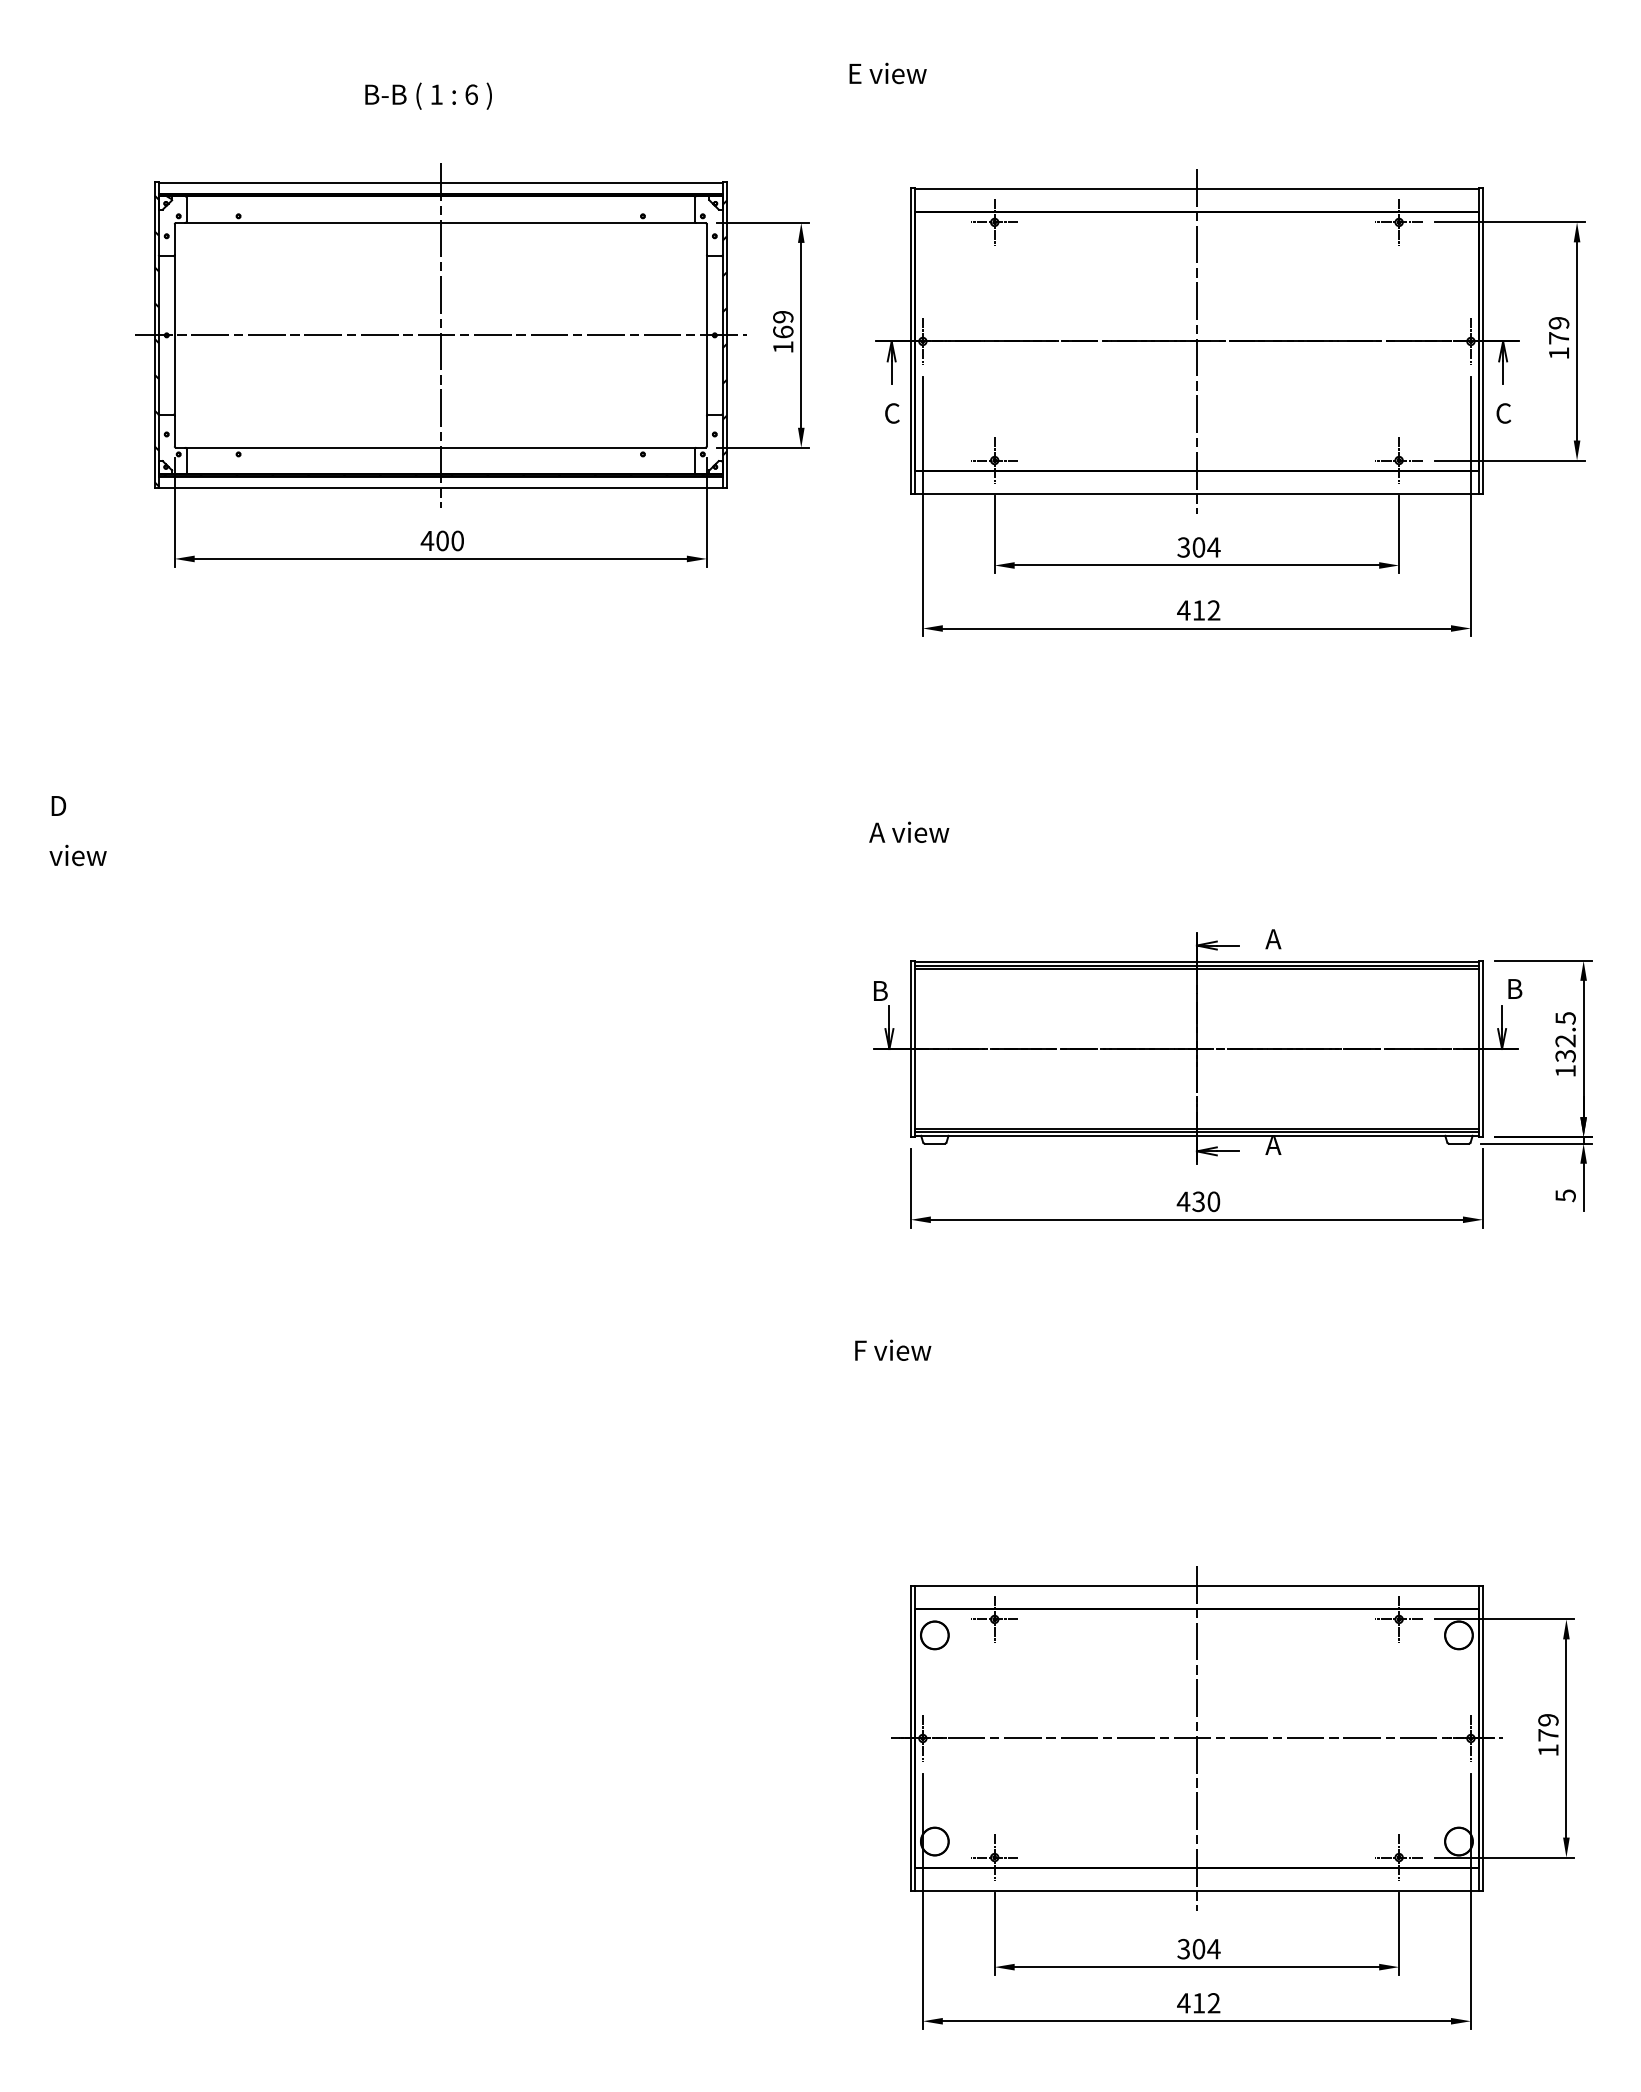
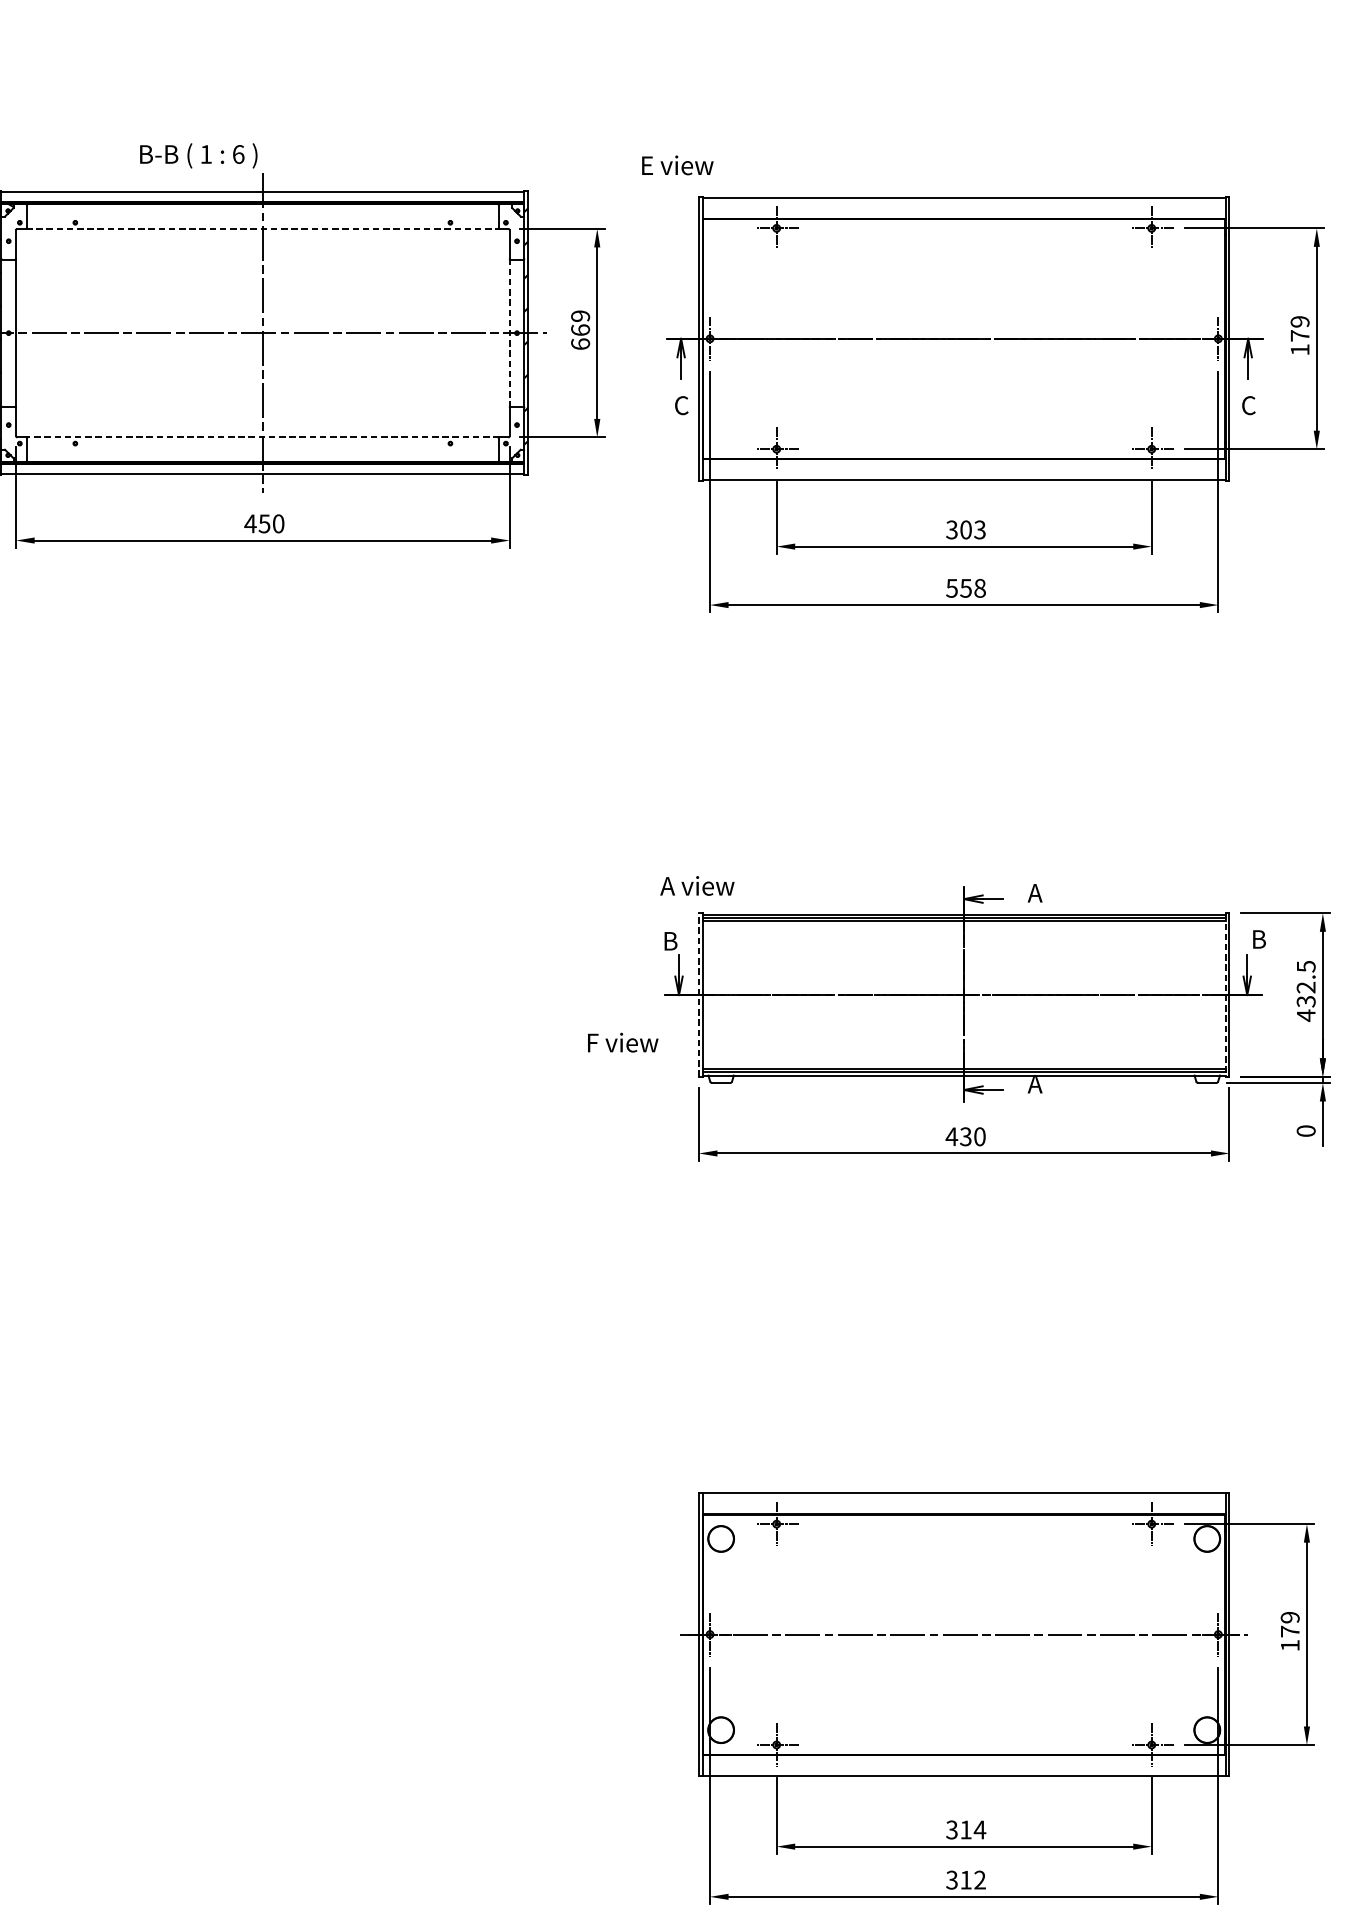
text: (887, 73) -> (677, 165), moved
text: (428, 95) -> (198, 155), moved
line: (441, 222) -> (263, 228), solid -> dashed
line: (706, 335) -> (509, 333), solid -> dashed
line: (1196, 341) -> (963, 338), removed
text: (783, 346) -> (580, 343), 169 -> 669
line: (440, 447) -> (262, 437), solid -> dashed
text: (442, 540) -> (264, 523), 400 -> 450
text: (1213, 547) -> (979, 529), 304 -> 303
text: (1198, 610) -> (965, 588), 412 -> 558
text: (909, 831) -> (697, 885), moved
line: (910, 1048) -> (698, 994), solid -> dashed
line: (1478, 1049) -> (1225, 995), solid -> dashed
text: (1565, 1071) -> (1306, 1015), 132.5 -> 432.5
text: (1565, 1195) -> (1306, 1130), 5 -> 0
text: (893, 1349) -> (623, 1041), moved
line: (1196, 1738) -> (963, 1634), removed
text: (1198, 1949) -> (965, 1830), 304 -> 314
text: (1183, 2003) -> (951, 1880), 412 -> 312

